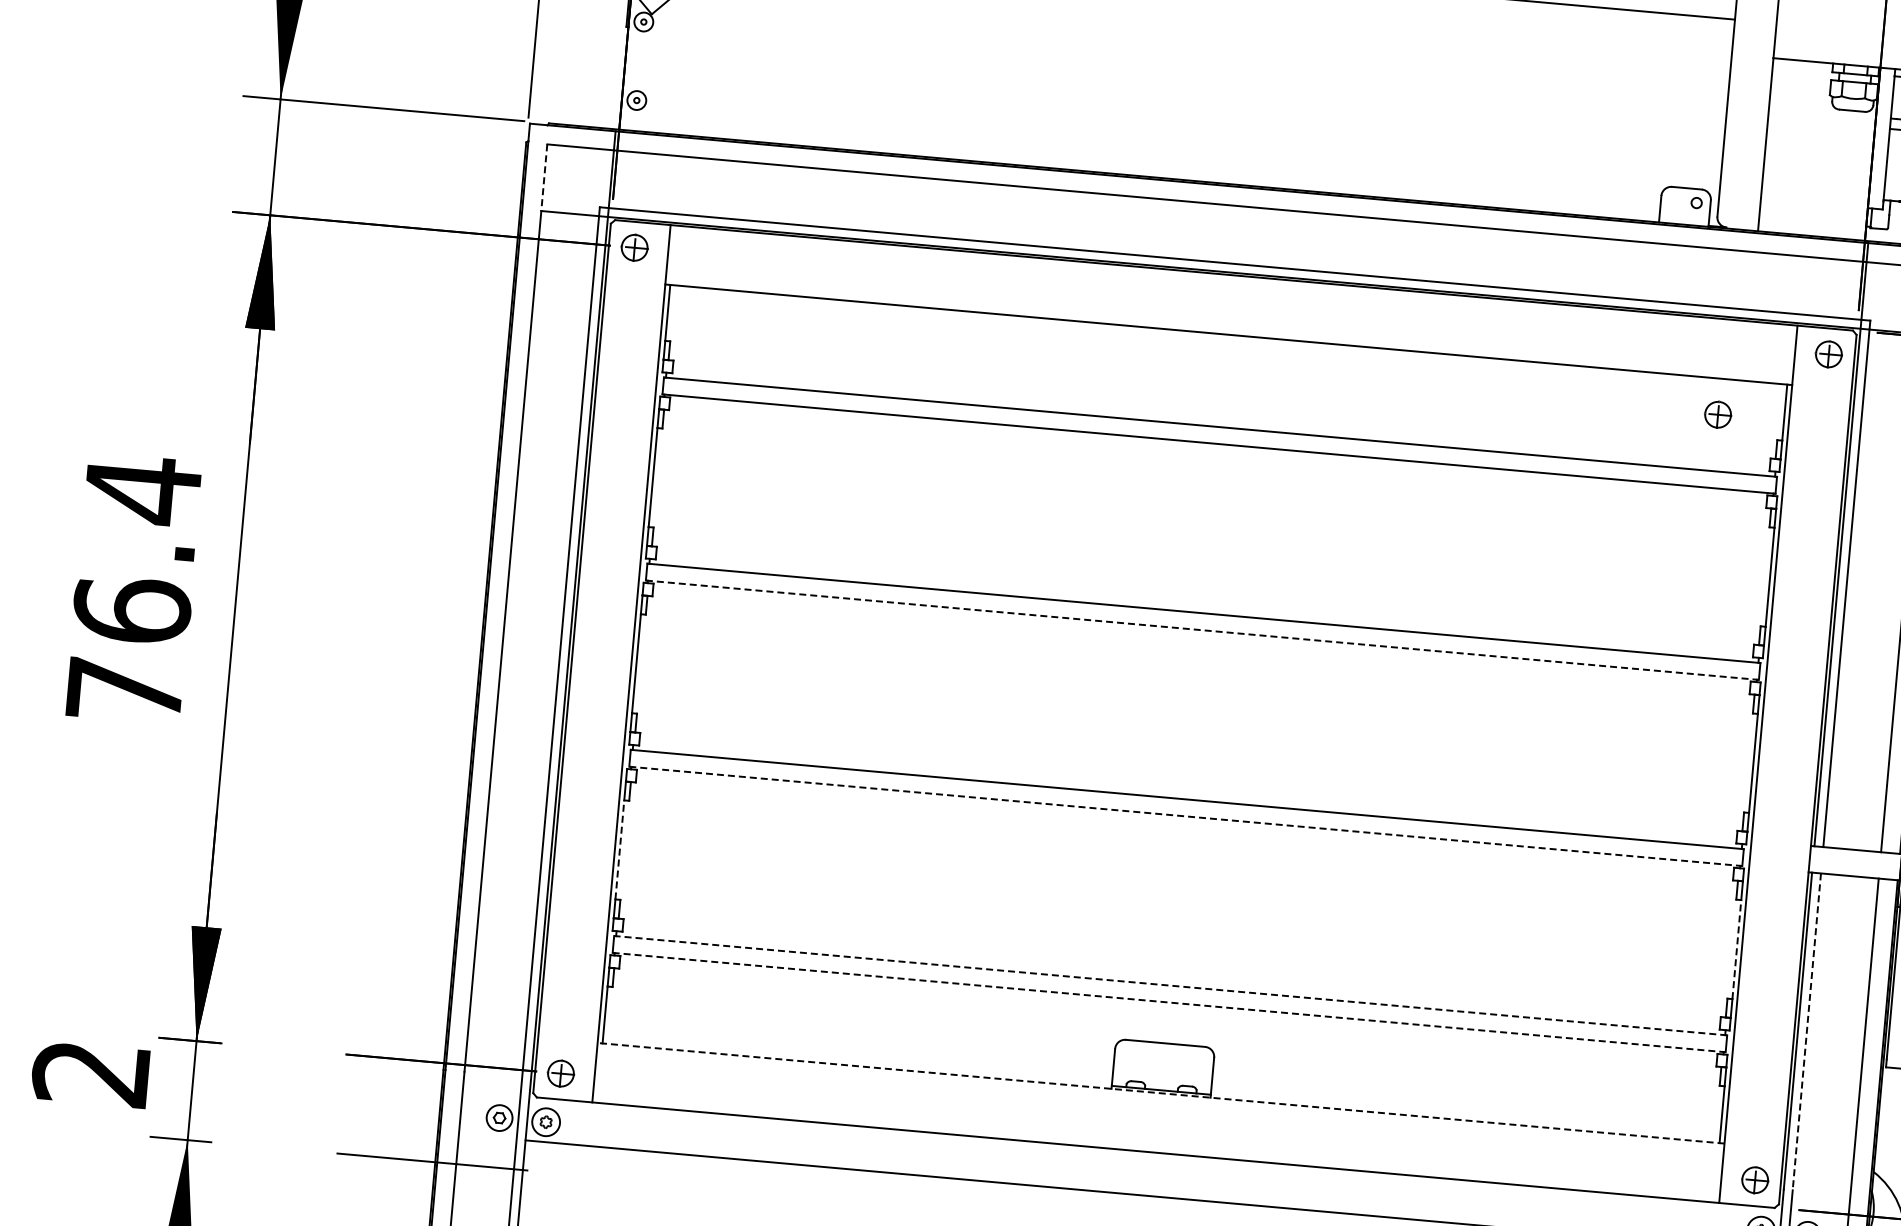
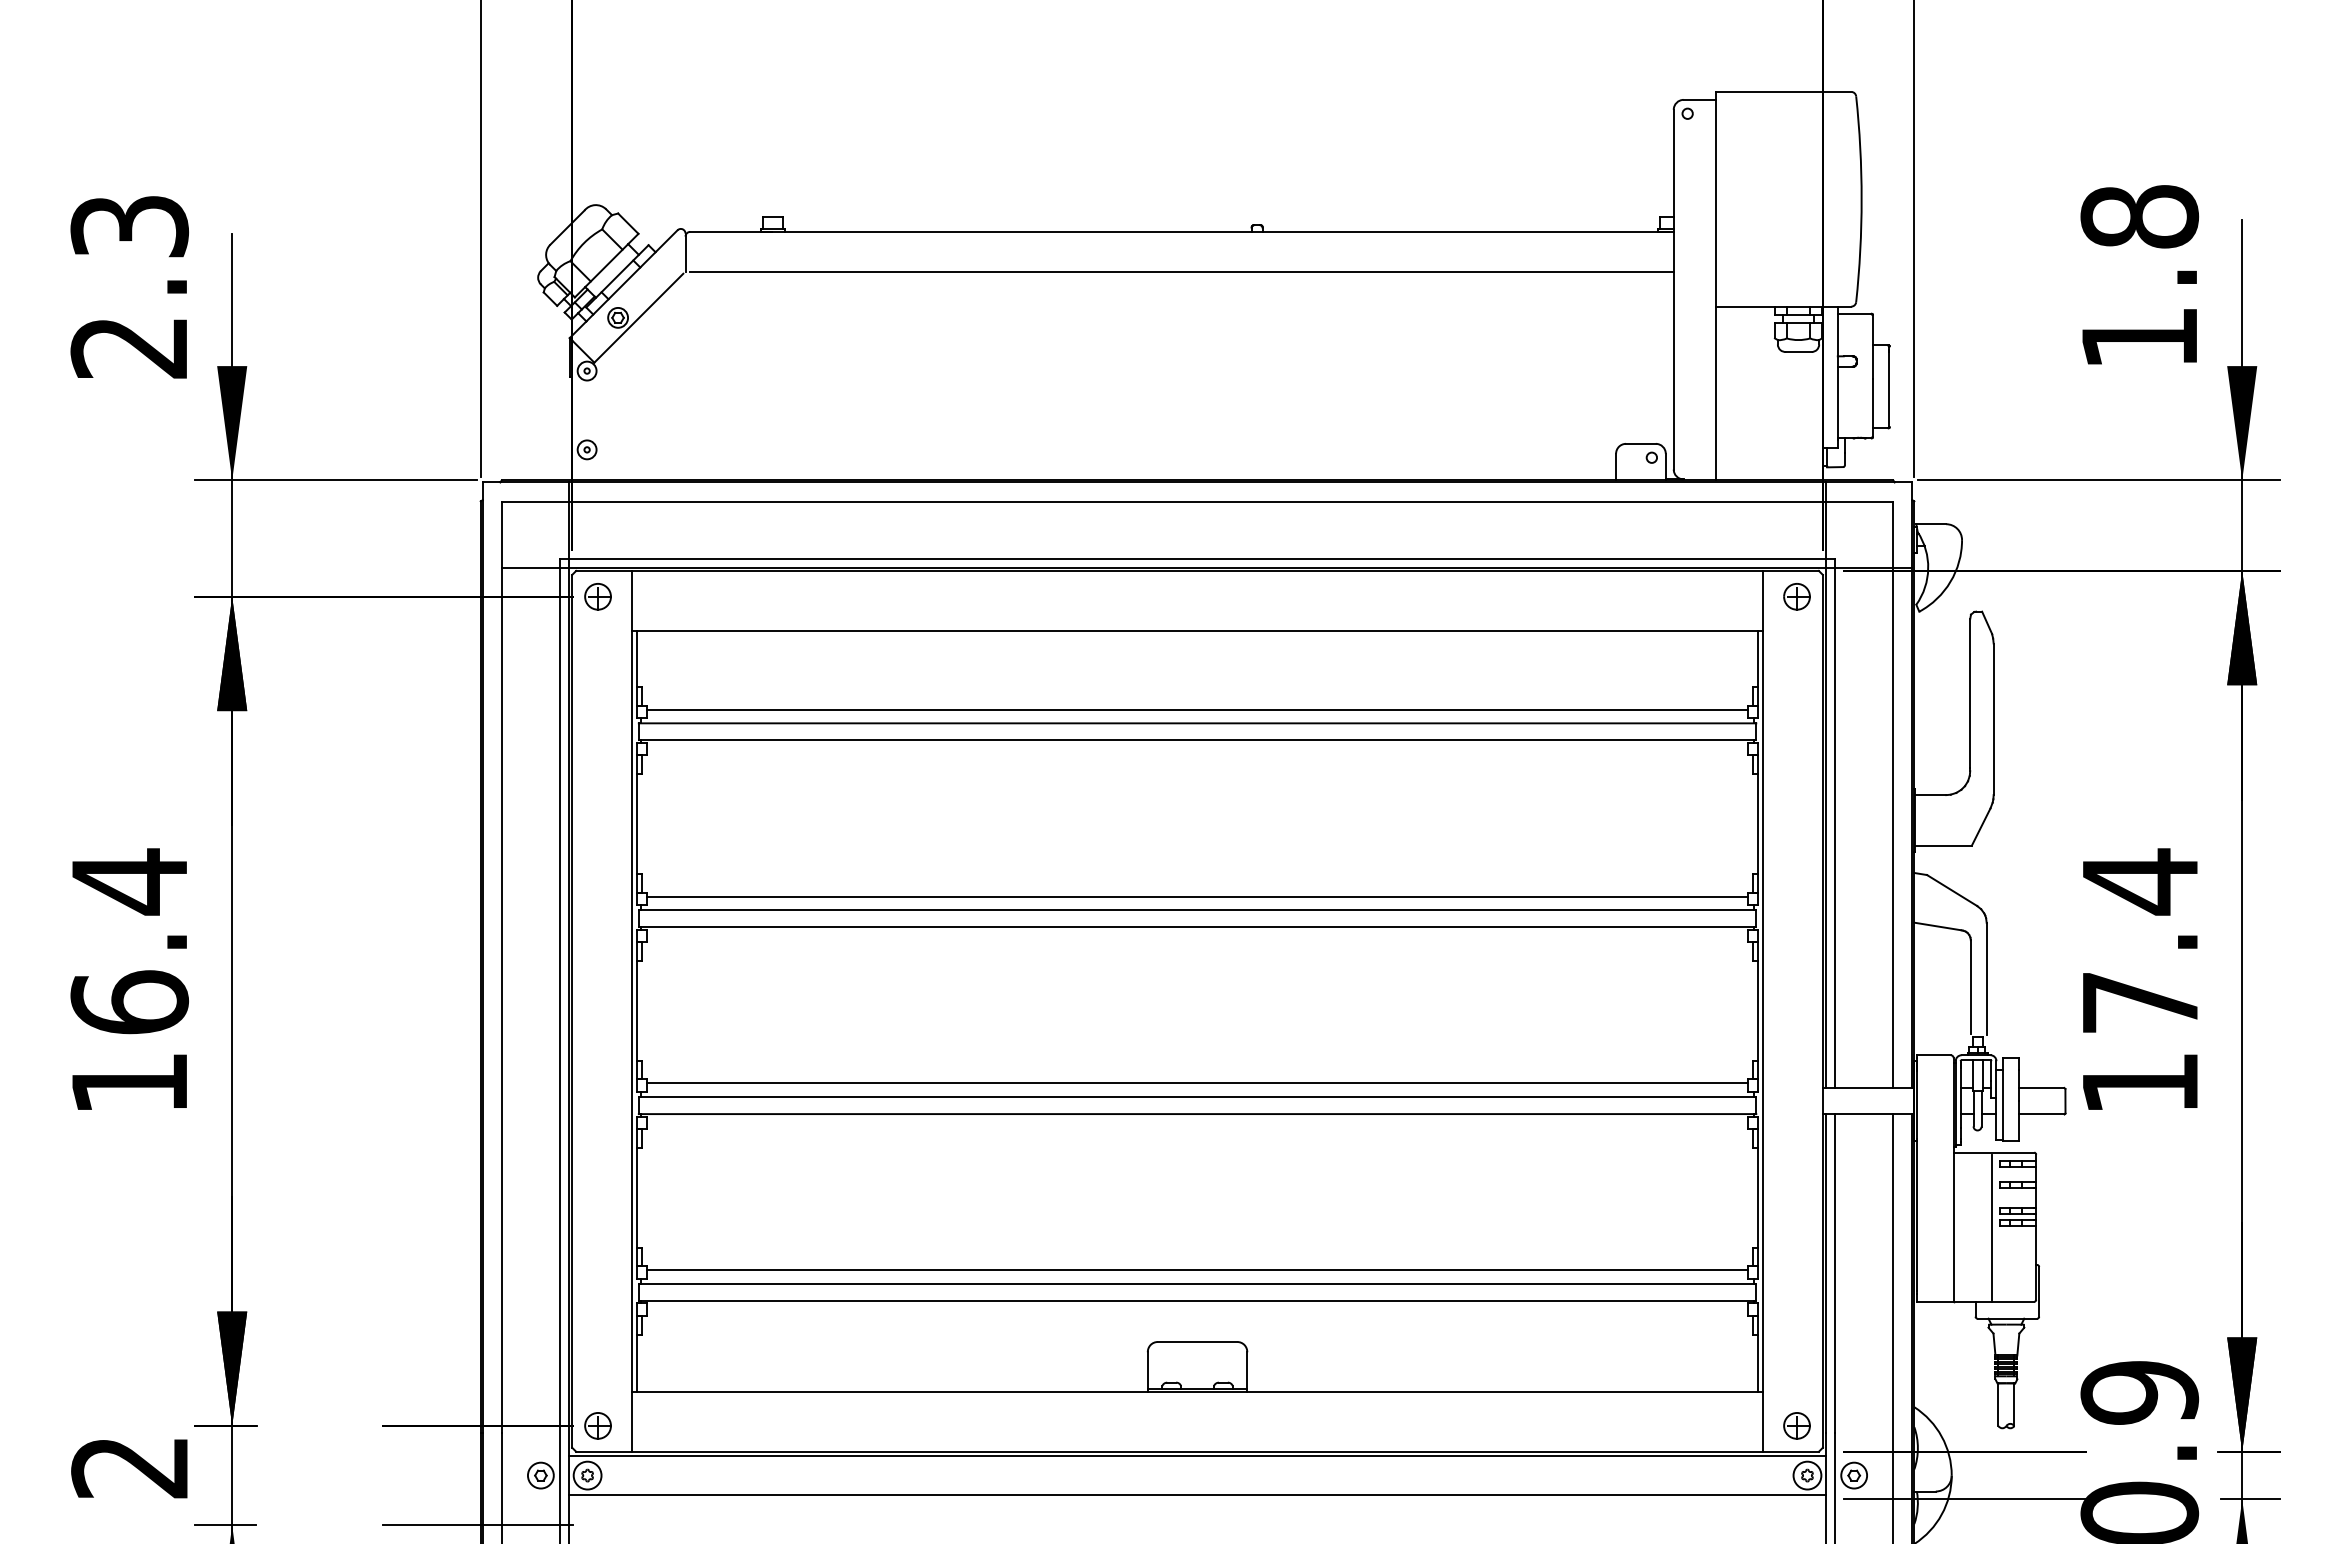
line: (543, 178) -> (501, 535), dashed -> solid
line: (1221, 413) -> (1197, 709), added
part: (1717, 414) -> (1691, 666), removed
line: (1205, 599) -> (1197, 896), added
line: (1202, 630) -> (1197, 927), dashed -> solid
text: (124, 690) -> (129, 1083), 76.4 -> 16.4
line: (1188, 785) -> (1197, 1083), added
line: (1185, 816) -> (1197, 1114), dashed -> solid
line: (619, 849) -> (636, 1197), dashed -> solid
line: (1737, 949) -> (1758, 1197), dashed -> solid
line: (1171, 972) -> (1197, 1270), added
line: (1170, 986) -> (1197, 1284), dashed -> solid
line: (1169, 1002) -> (1197, 1300), dashed -> solid
line: (1806, 1032) -> (1835, 1274), dashed -> solid
line: (1161, 1093) -> (1197, 1392), dashed -> solid
line: (1155, 1156) -> (1197, 1455), added

